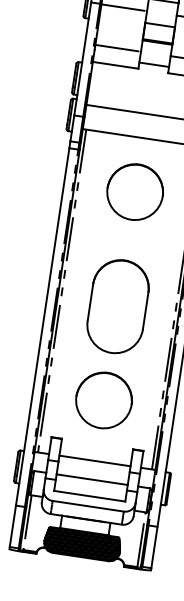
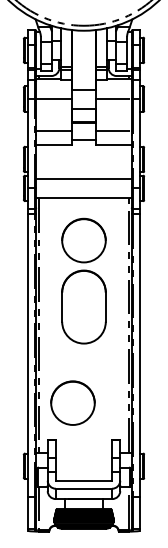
part: (117, 305) -> (83, 306), moved
circle: (103, 399) -> (72, 402), moved
line: (94, 460) -> (83, 452), removed
line: (91, 479) -> (83, 467), removed

